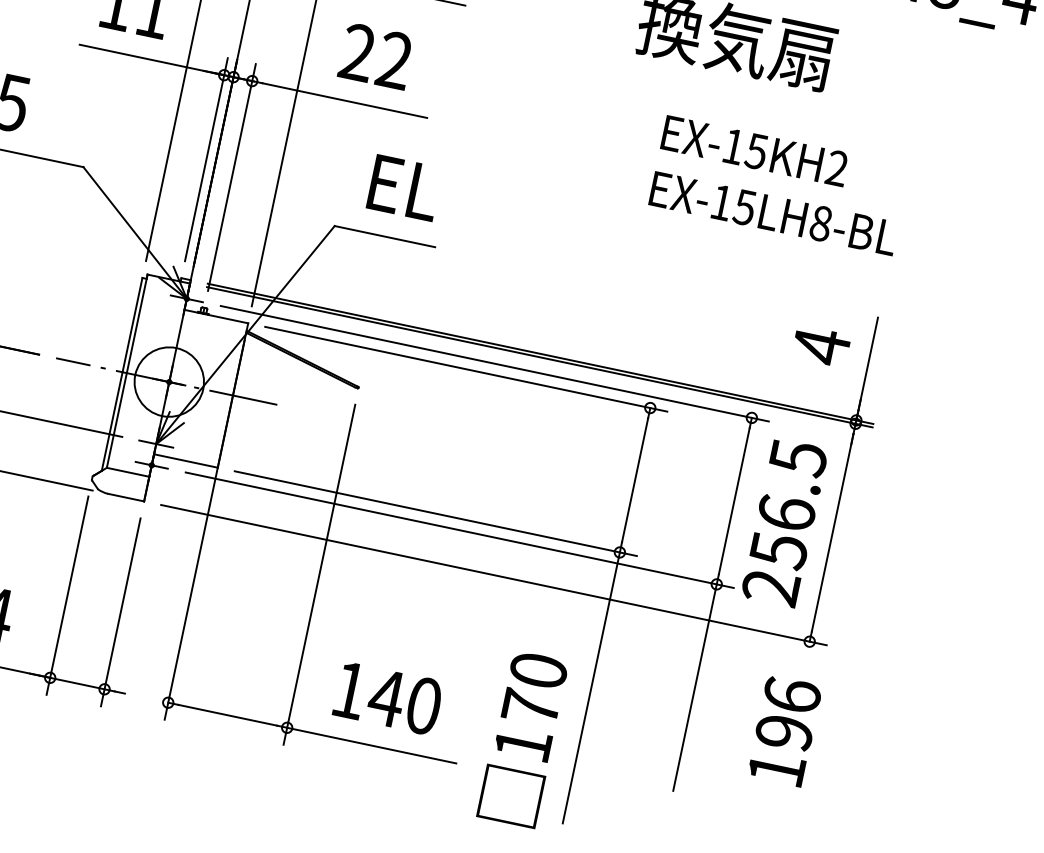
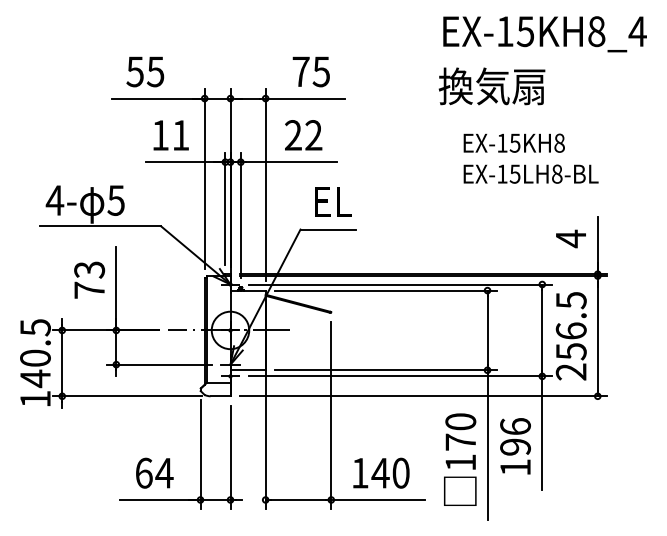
text: (837, 167) -> (559, 142), EX-15KH2 -> EX-15KH8
text: (784, 731) -> (515, 446), moved
text: (523, 738) -> (460, 459), moved

